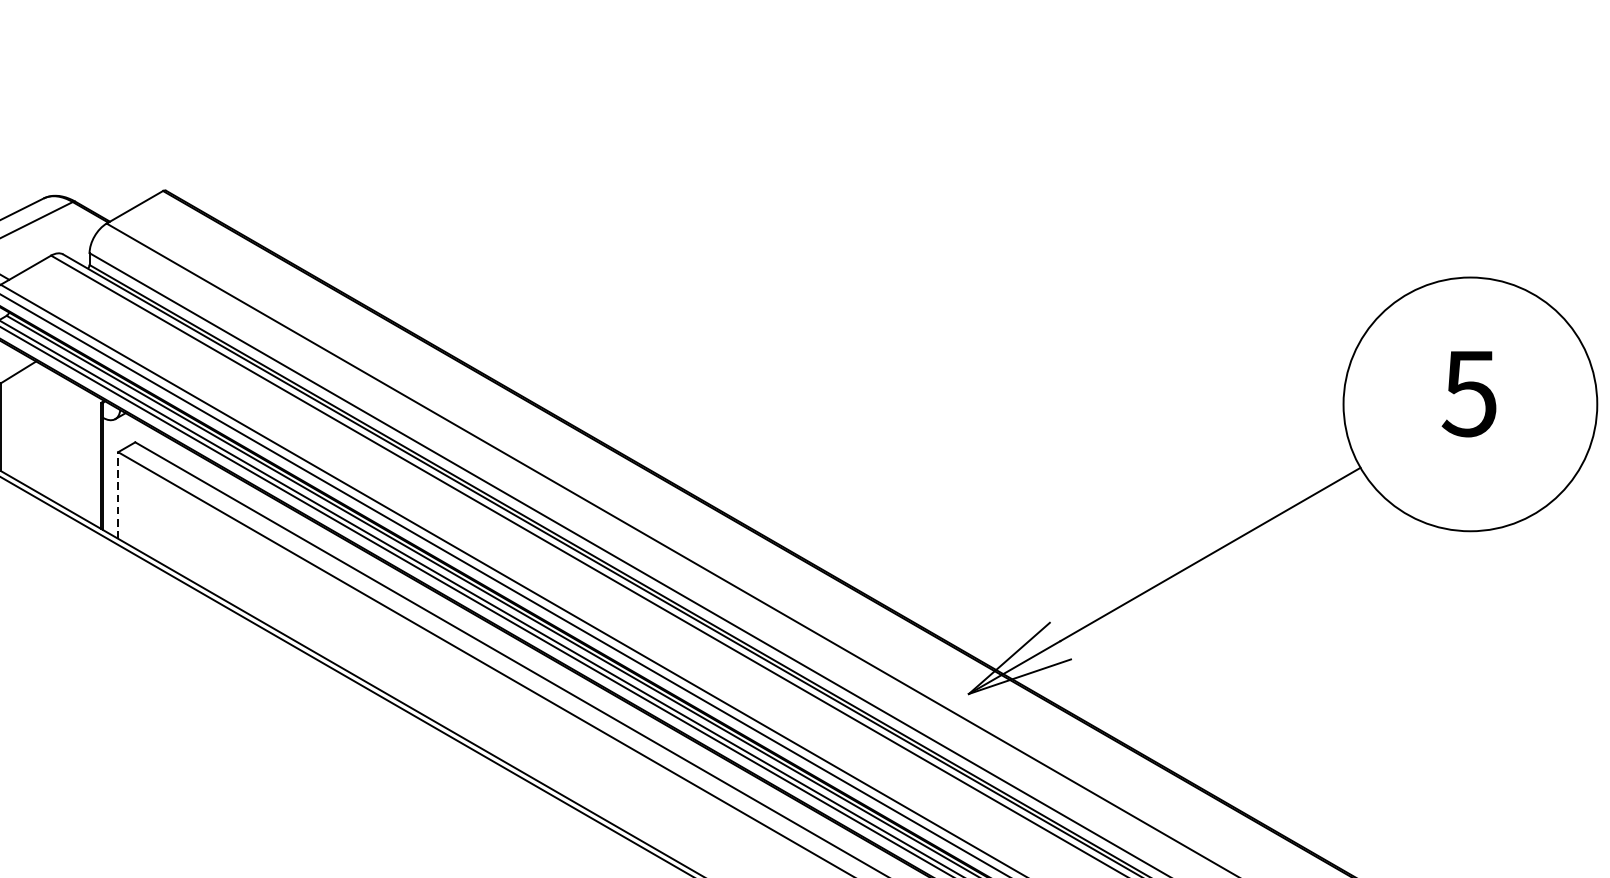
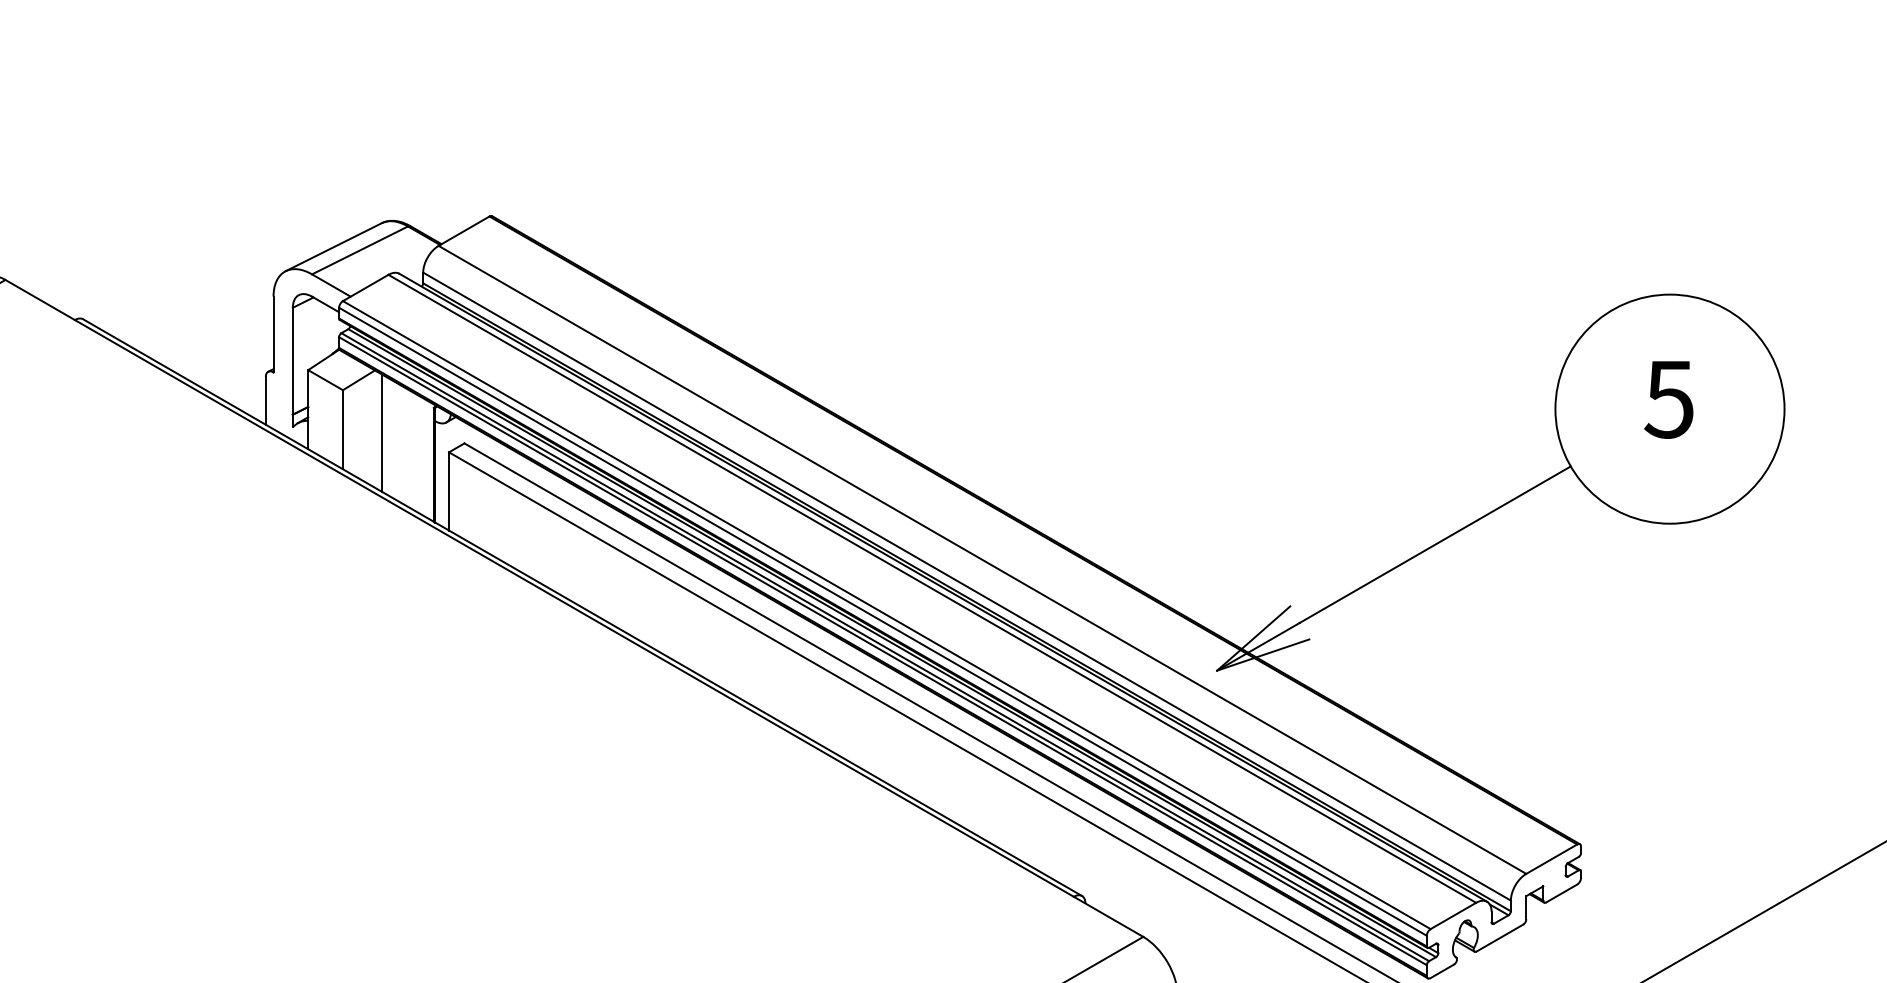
line: (43, 430) -> (381, 432), added
line: (118, 494) -> (449, 490), dashed -> solid

